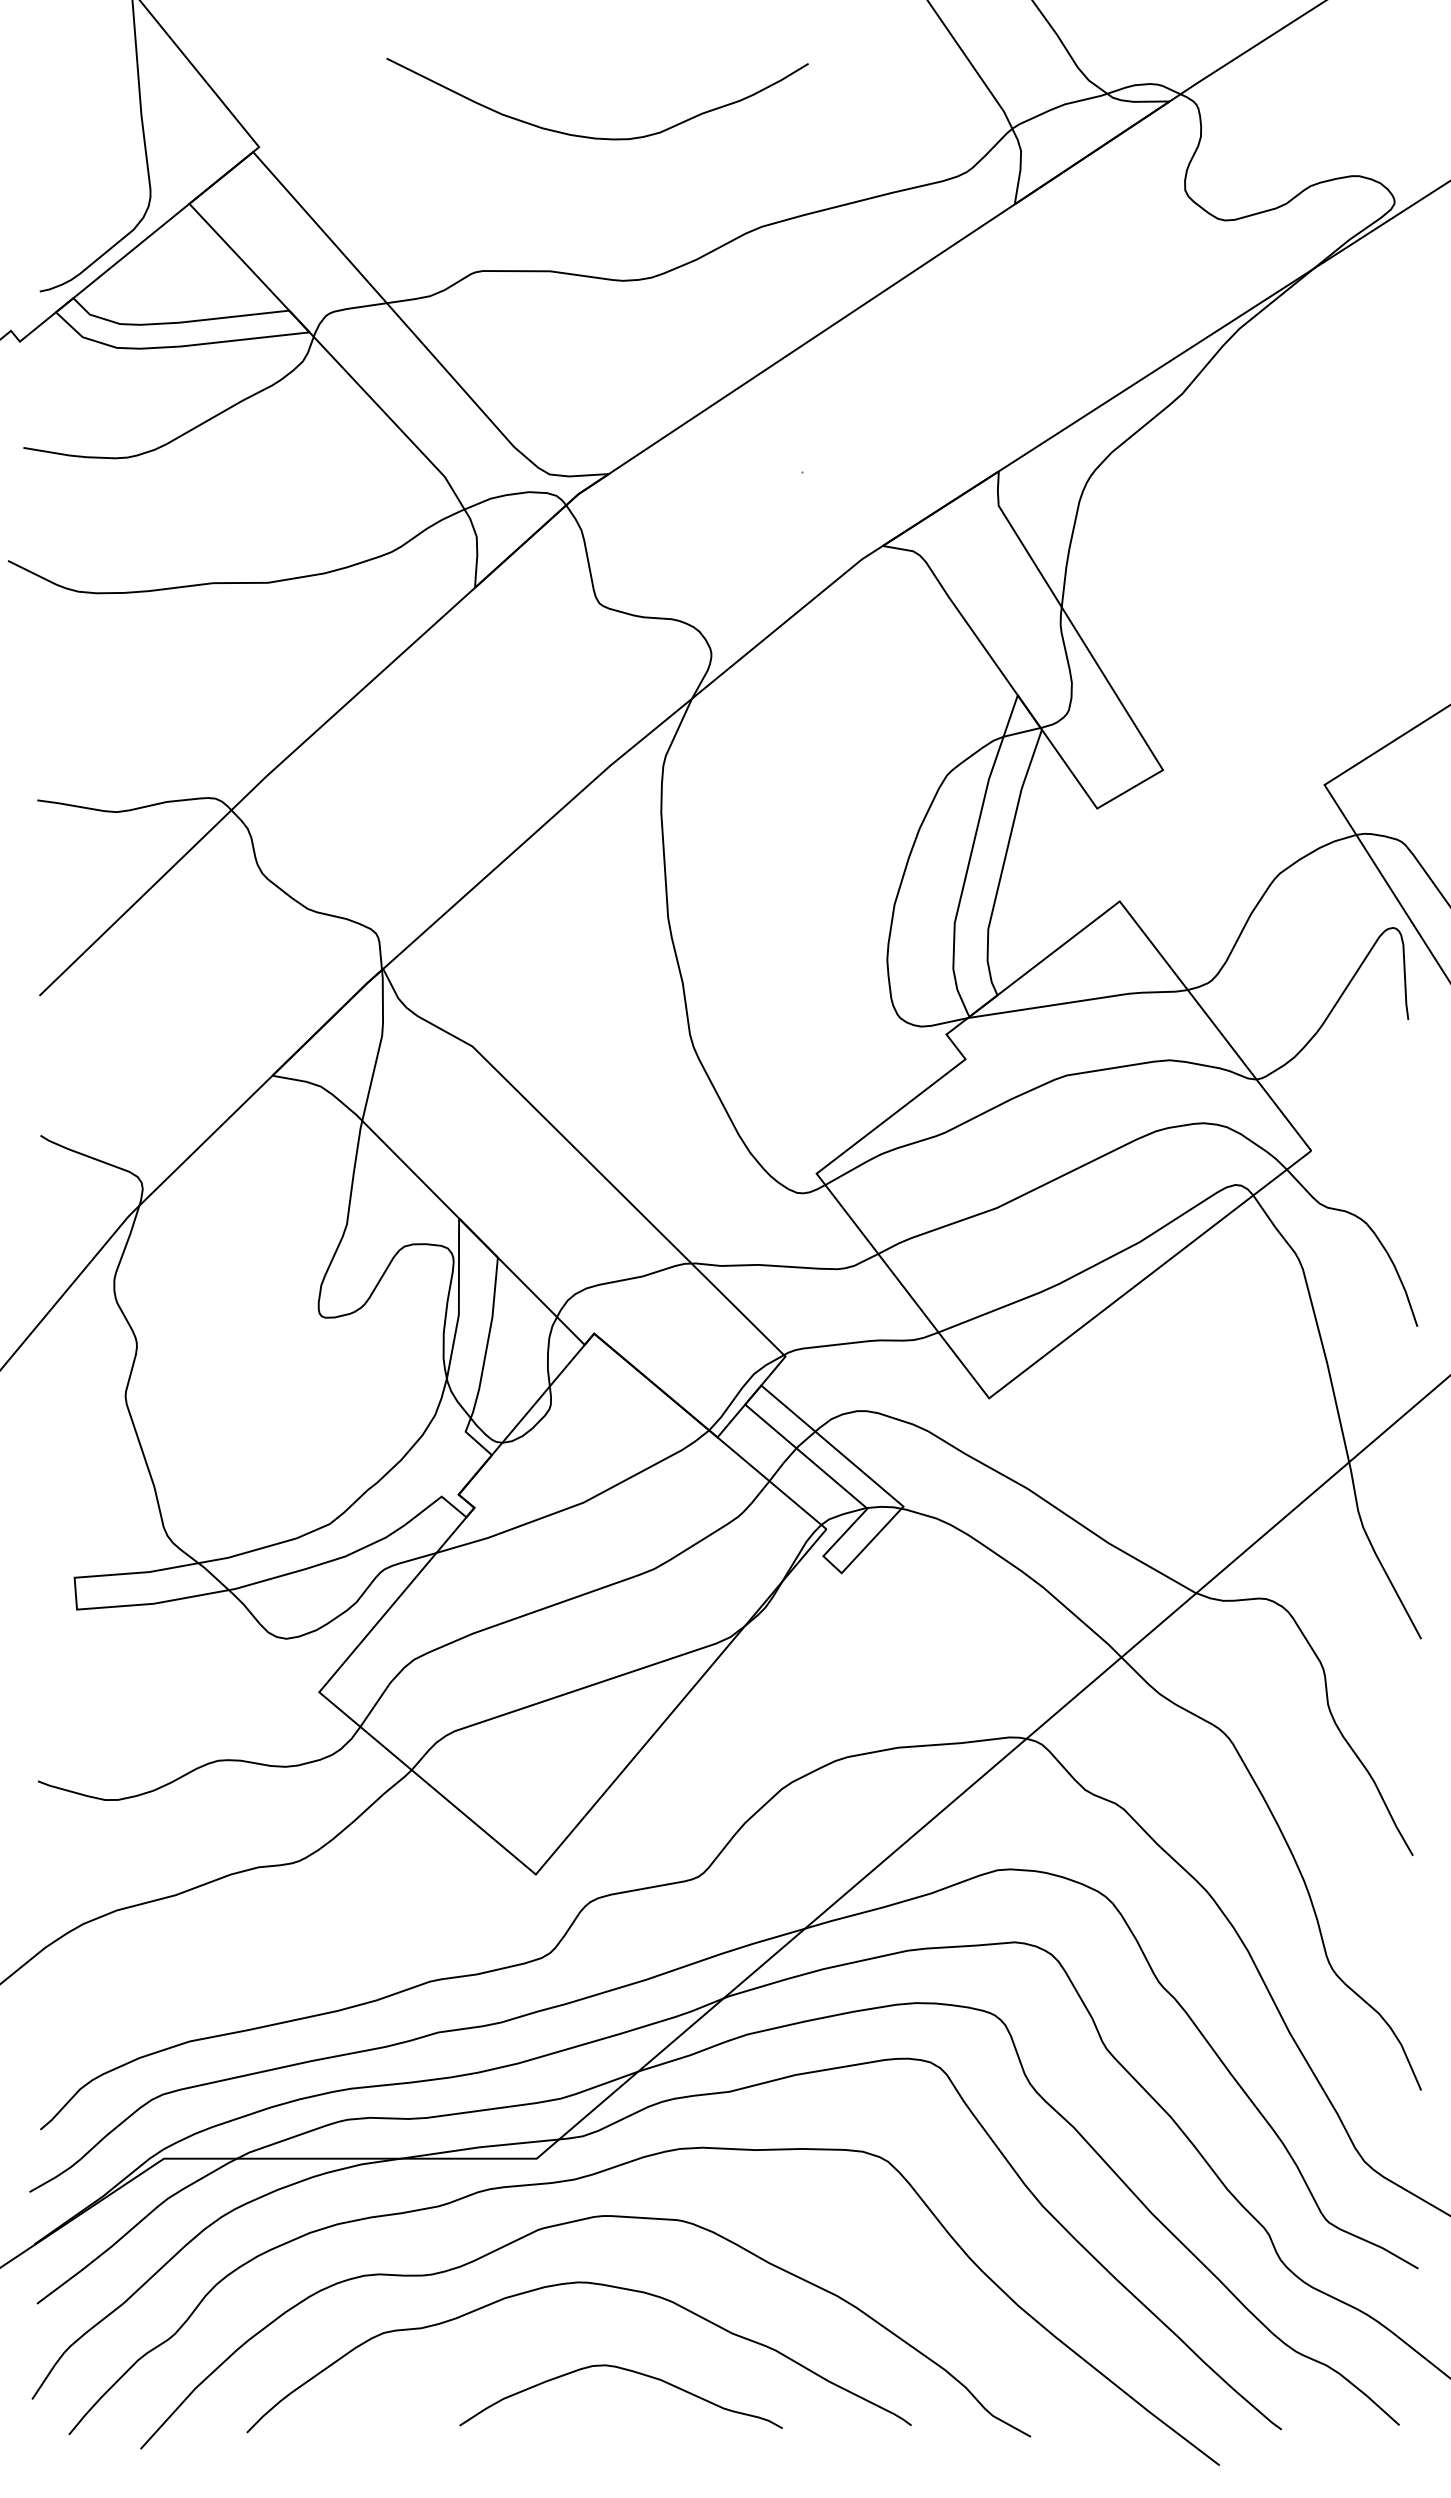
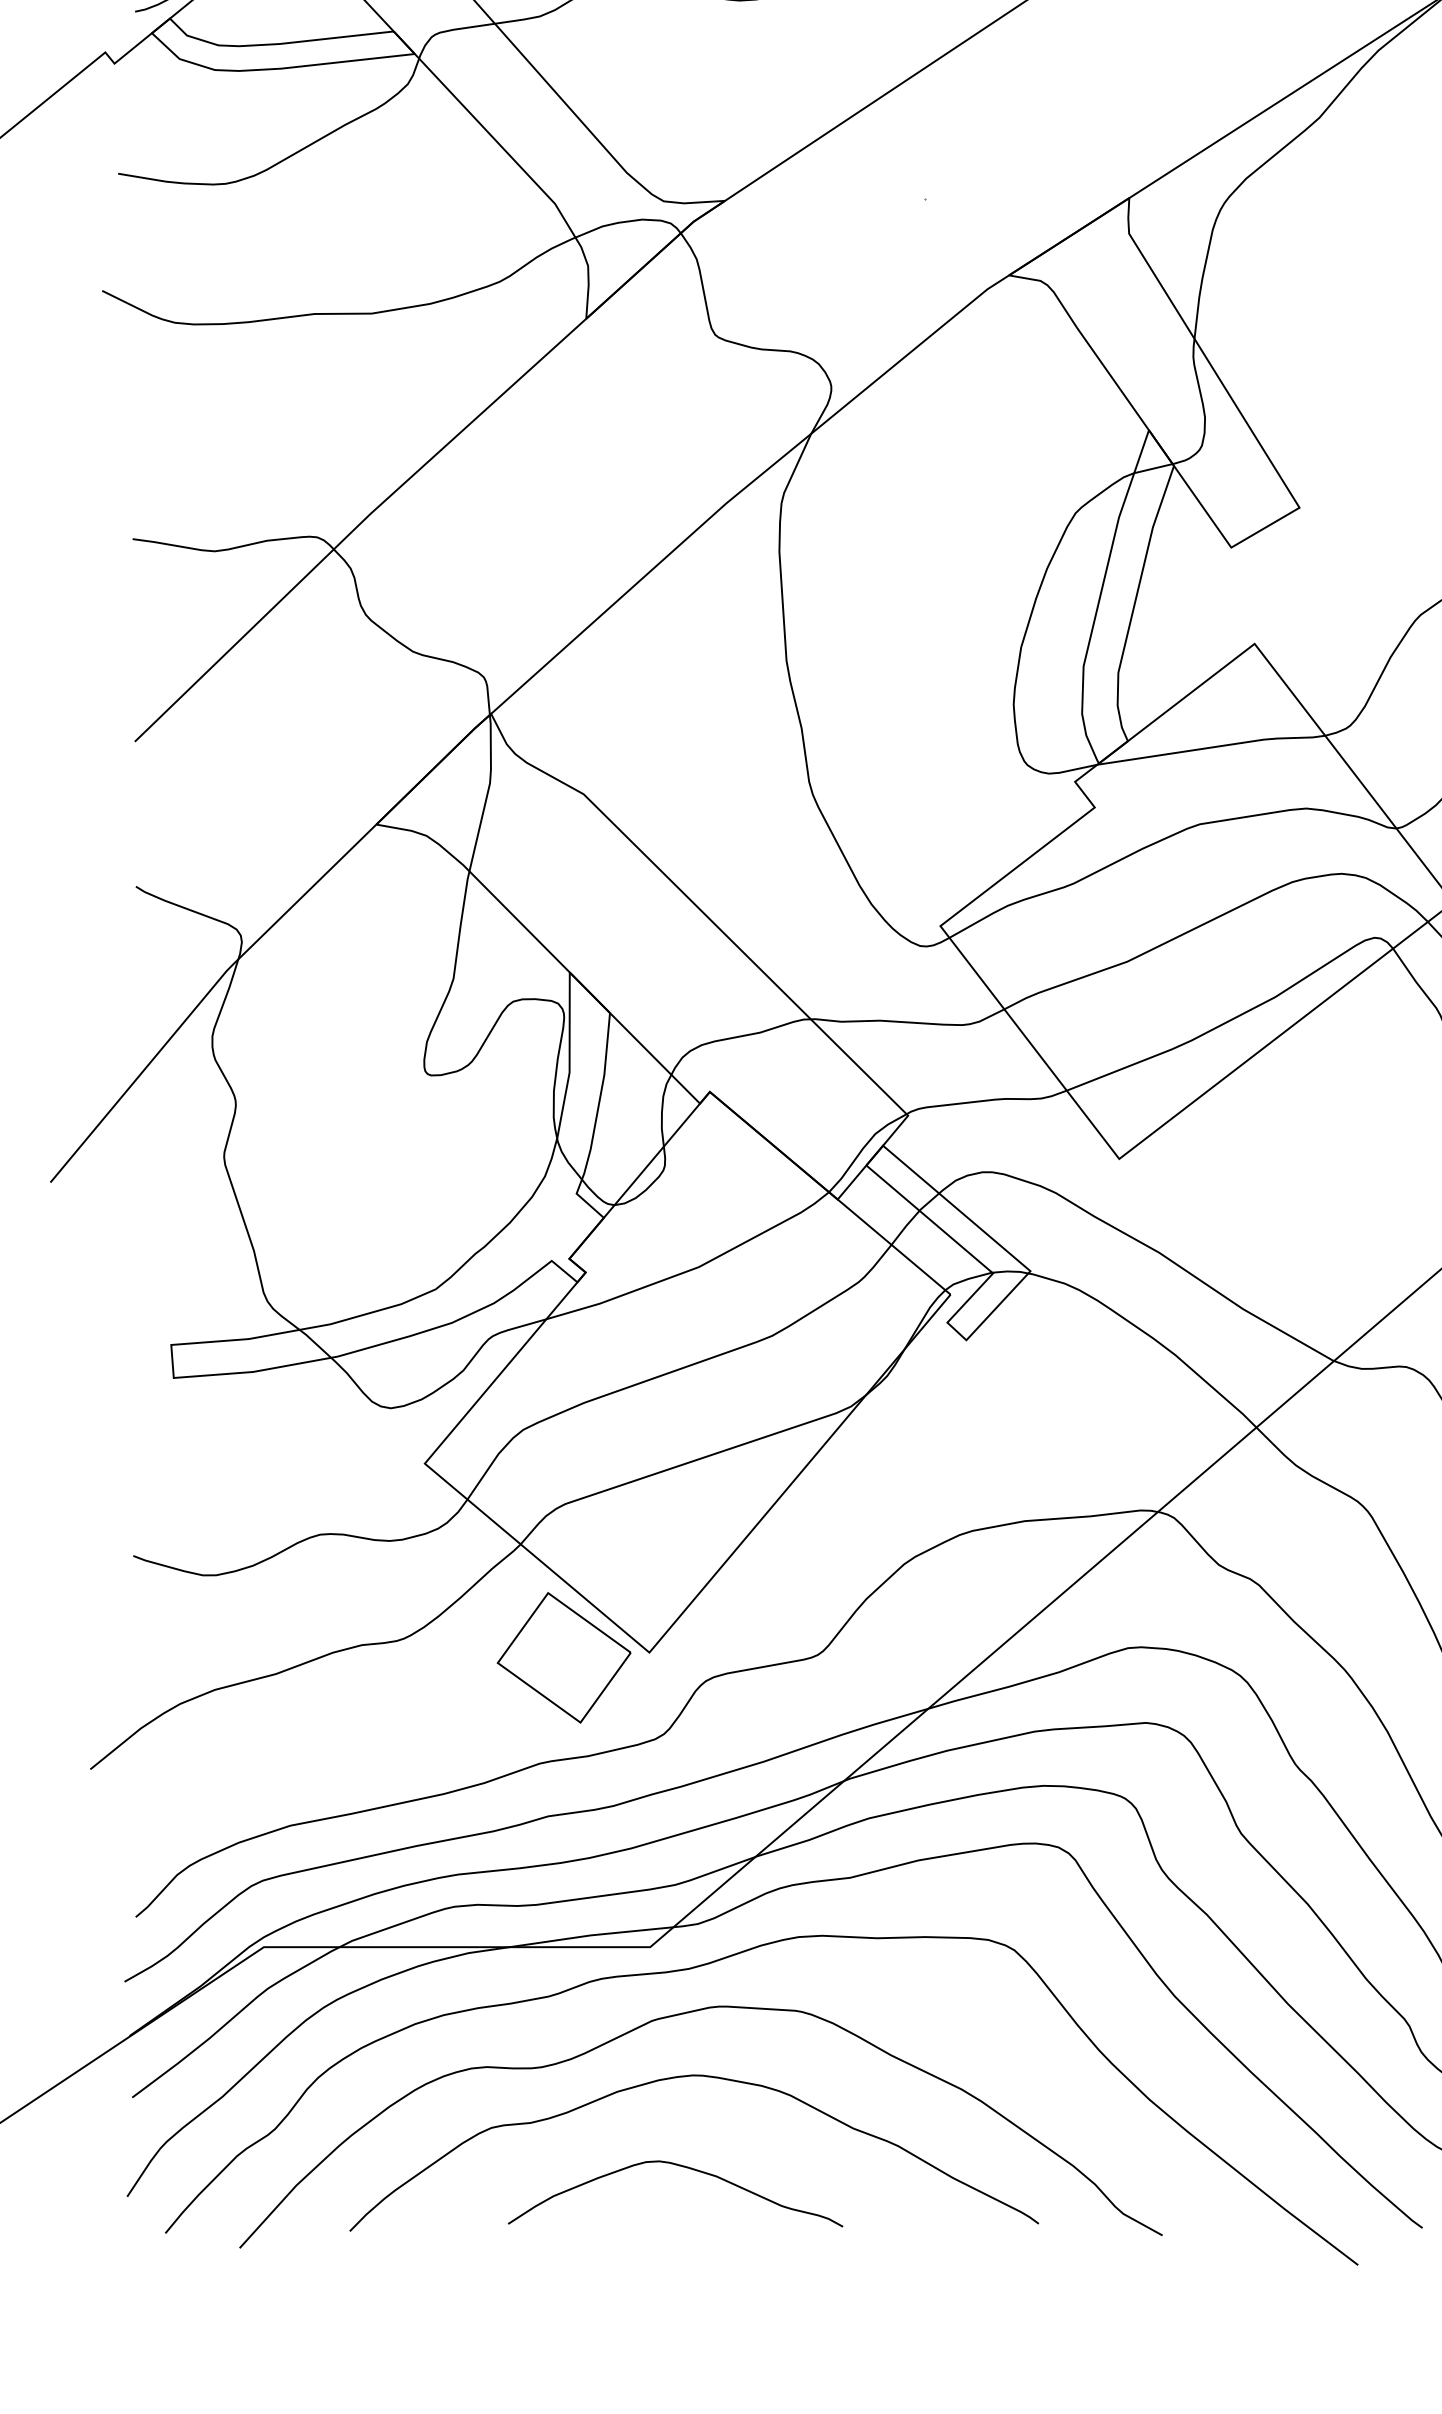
part: (453, 1879) -> (564, 1657), added
curve: (625, 2370) -> (680, 2166), moved

